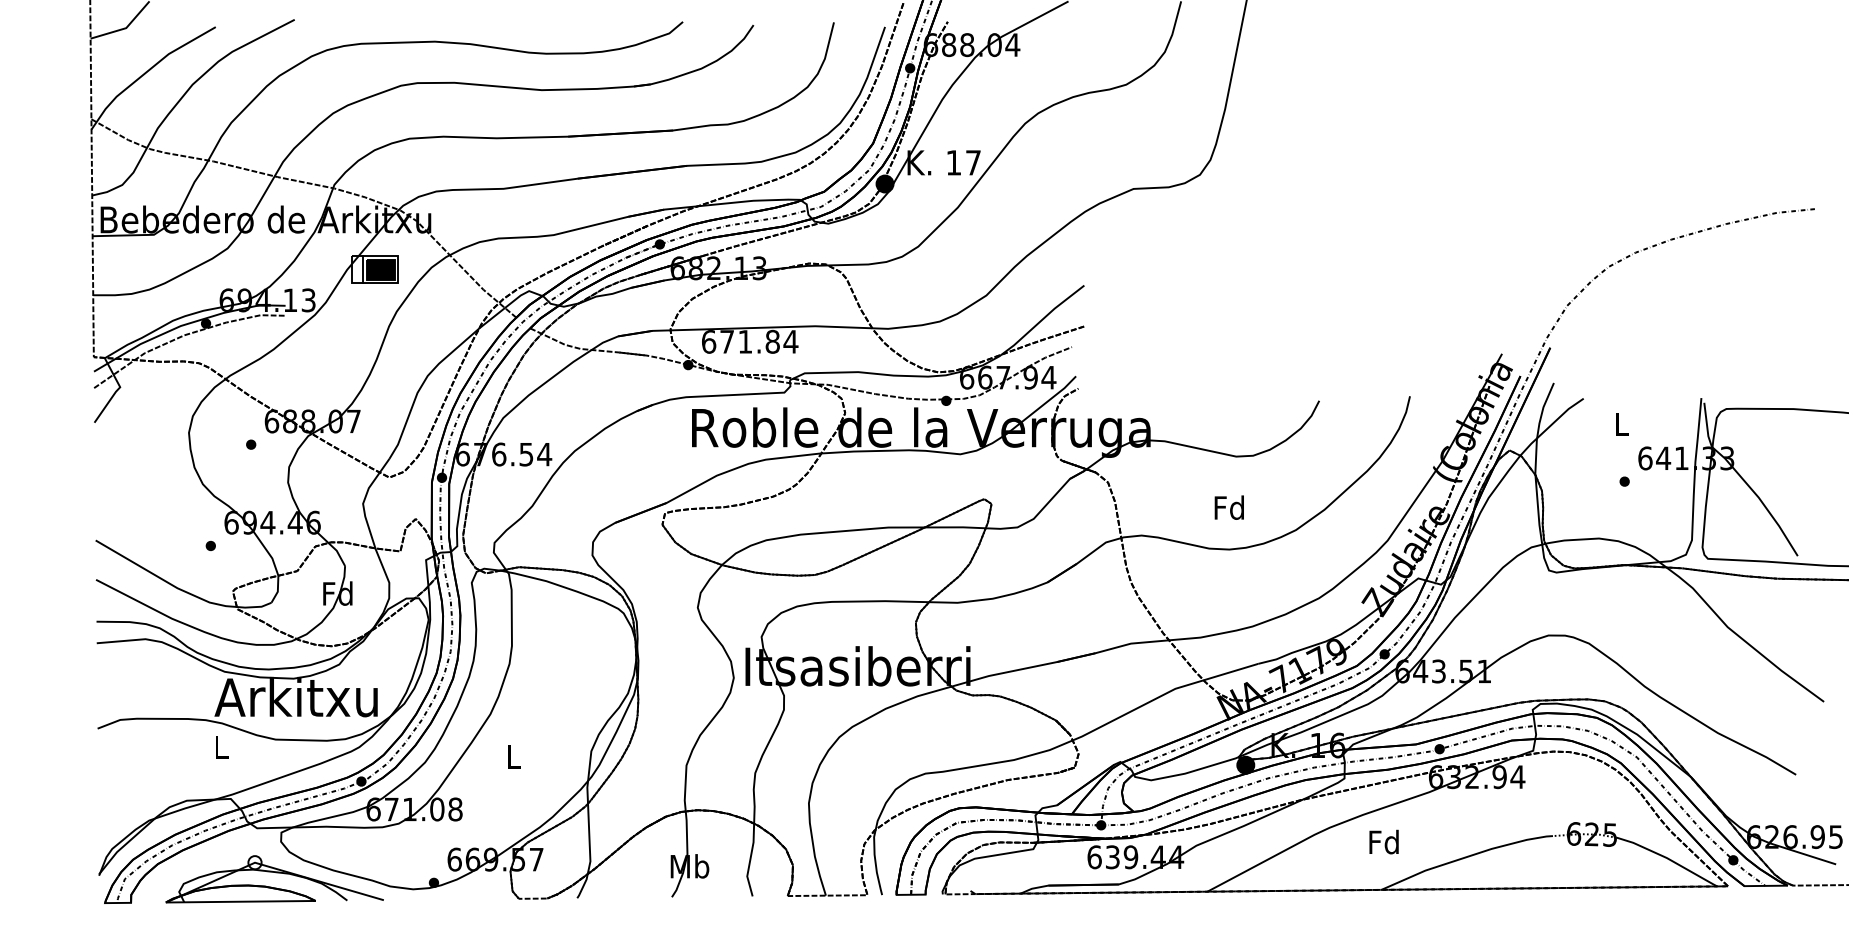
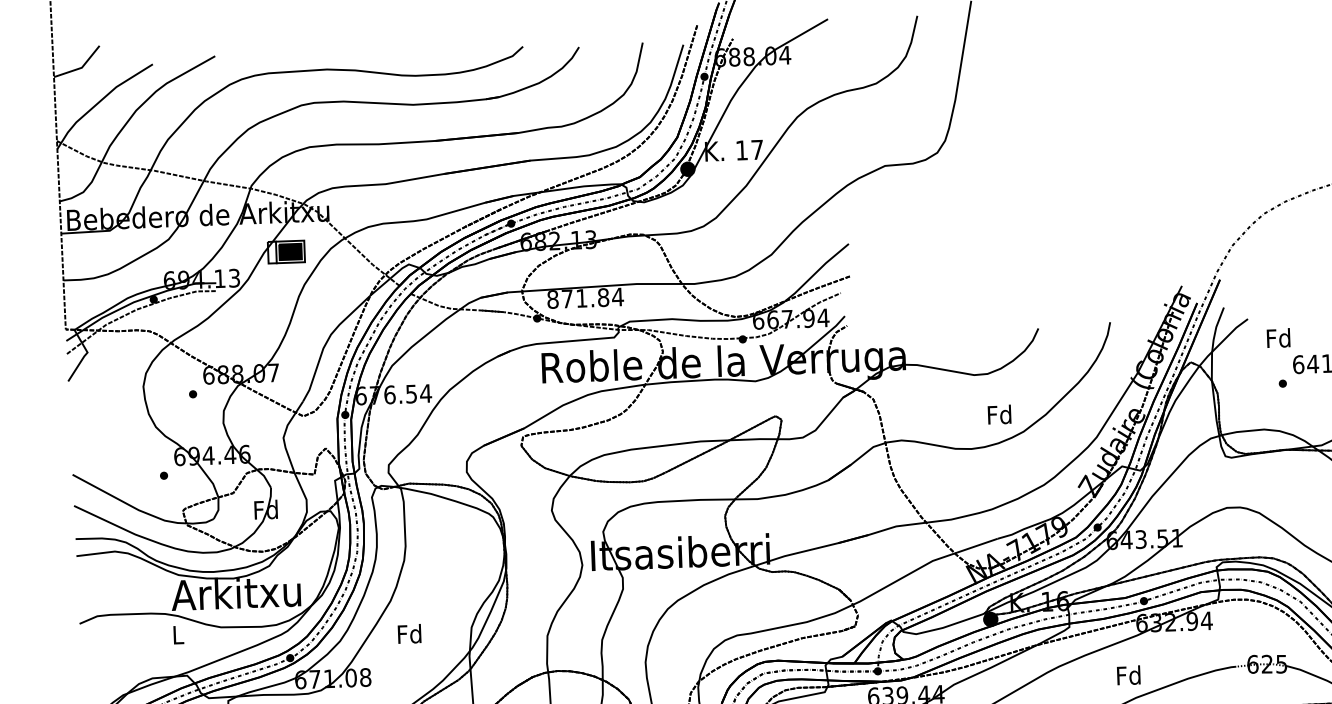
text: (708, 341) -> (552, 299), 671.84 -> 871.84
text: (1621, 423) -> (1278, 337), L -> Fd
text: (1228, 507) -> (998, 414), moved
text: (512, 756) -> (409, 633), L -> Fd
text: (1383, 841) -> (1128, 674), moved

